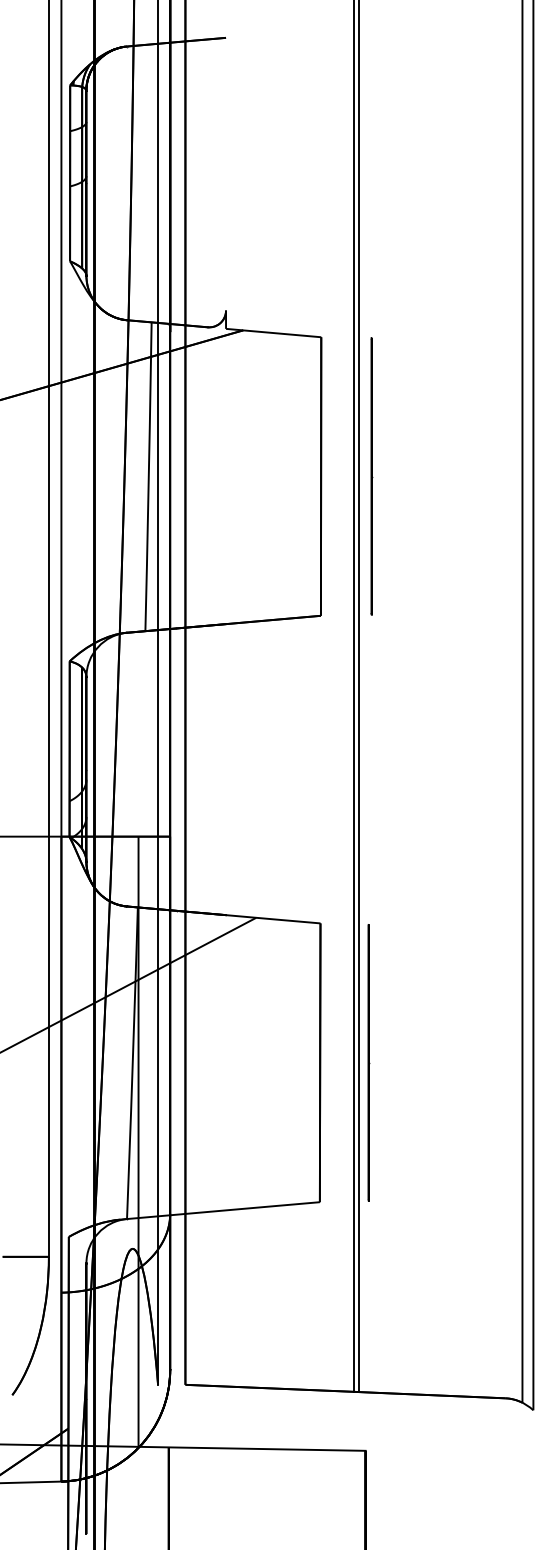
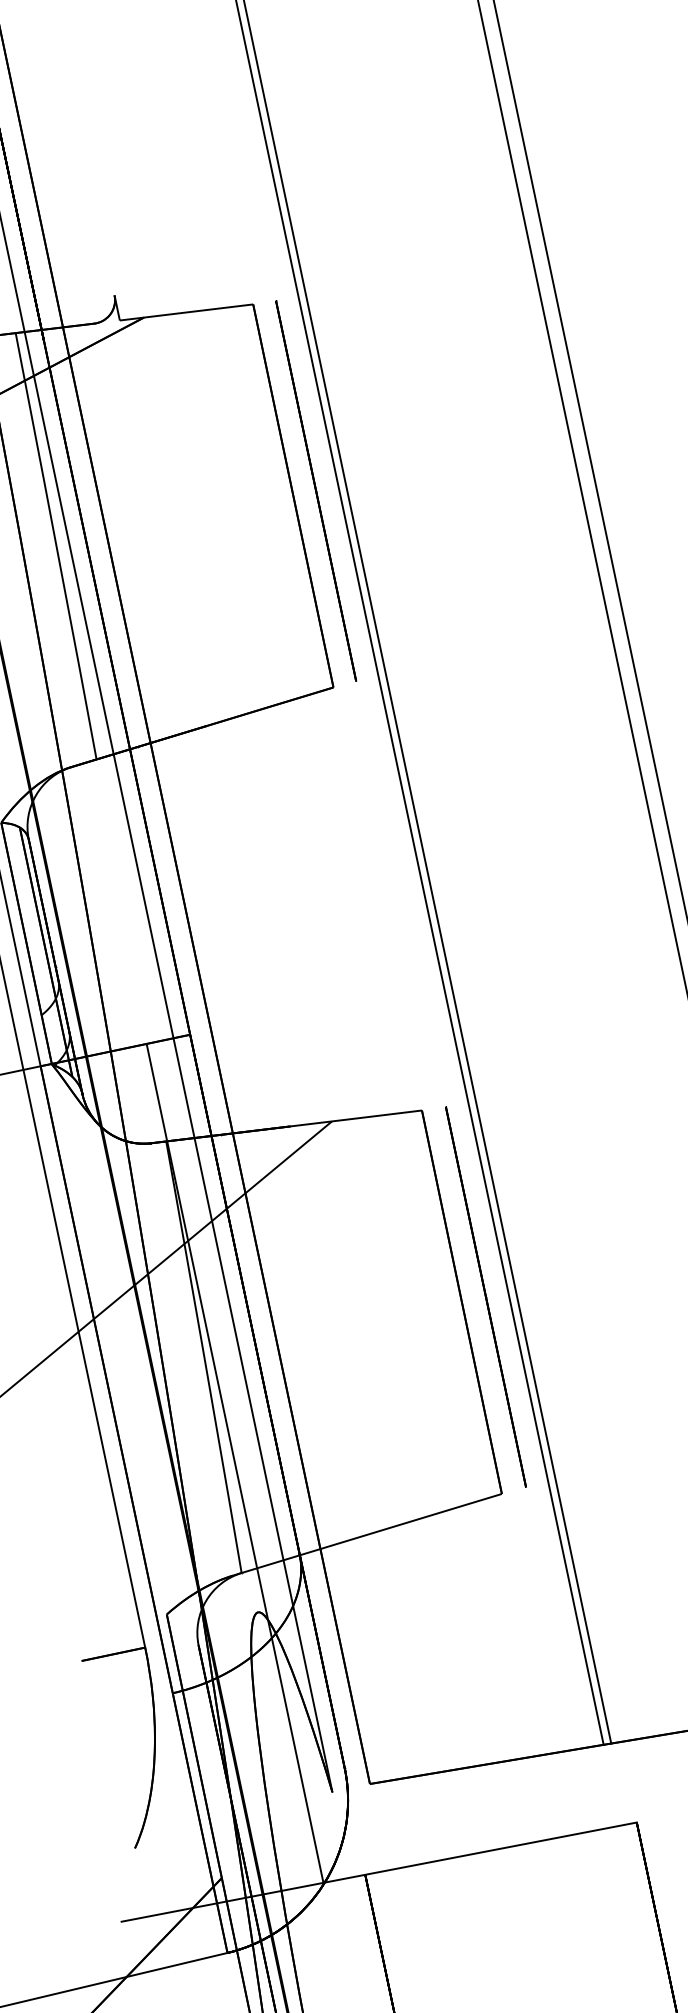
line: (371, 476) -> (315, 491), moved
line: (368, 1062) -> (485, 1296), moved

